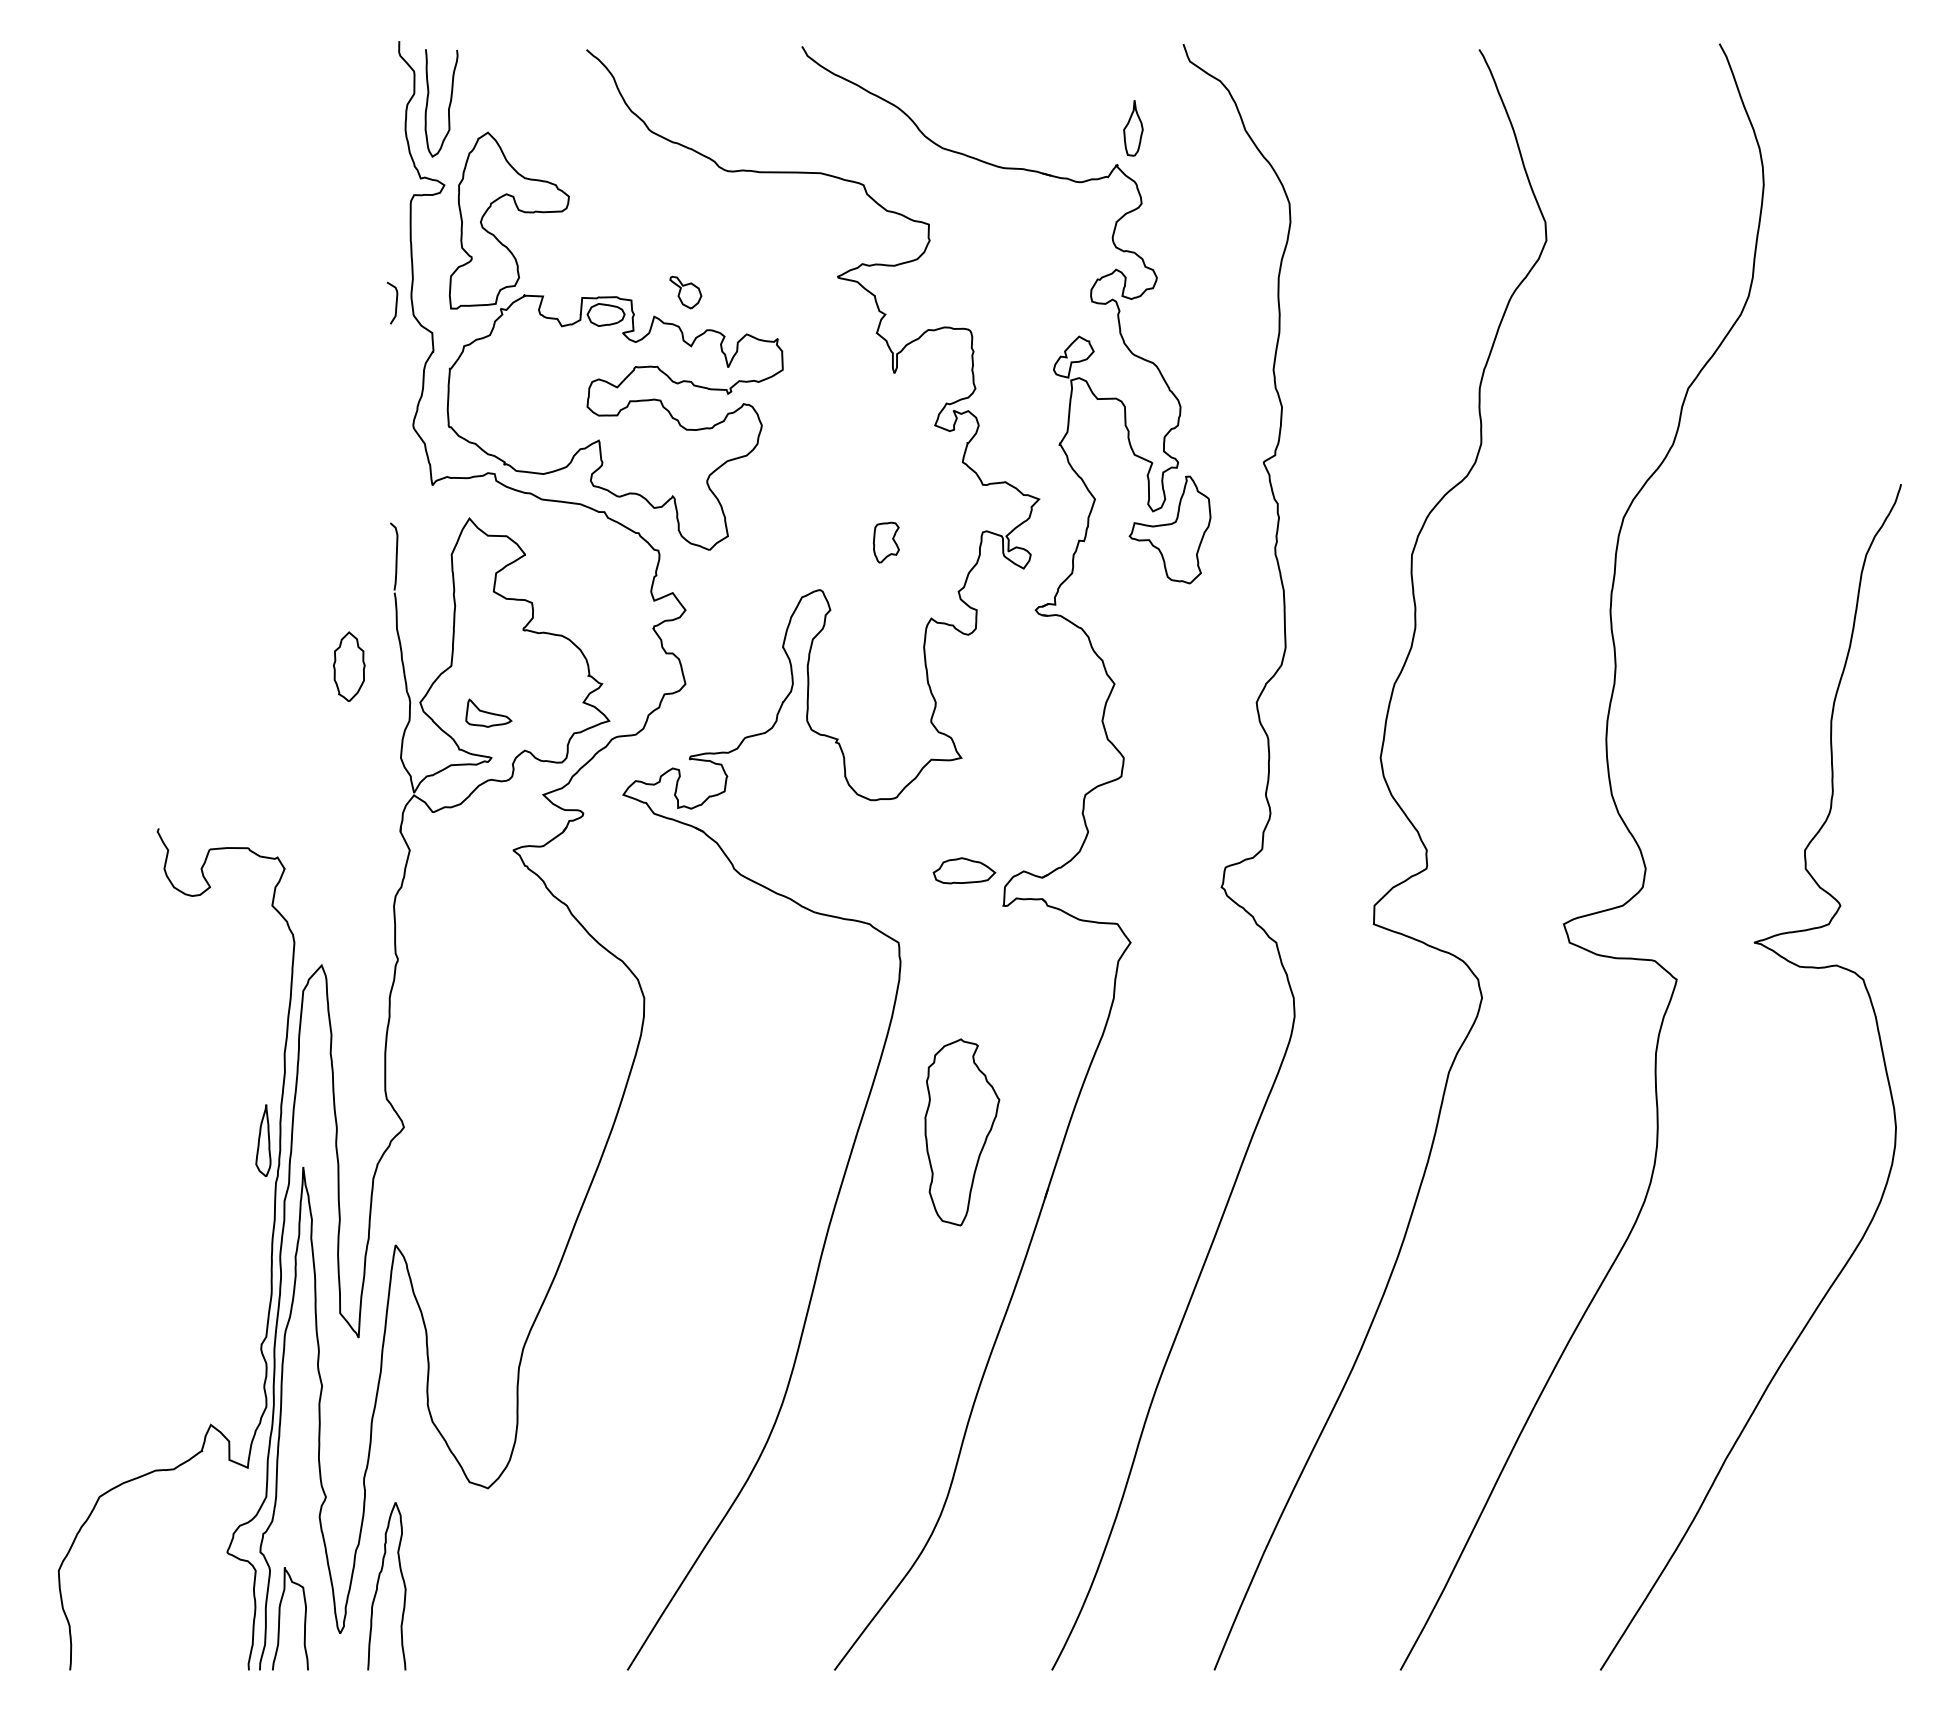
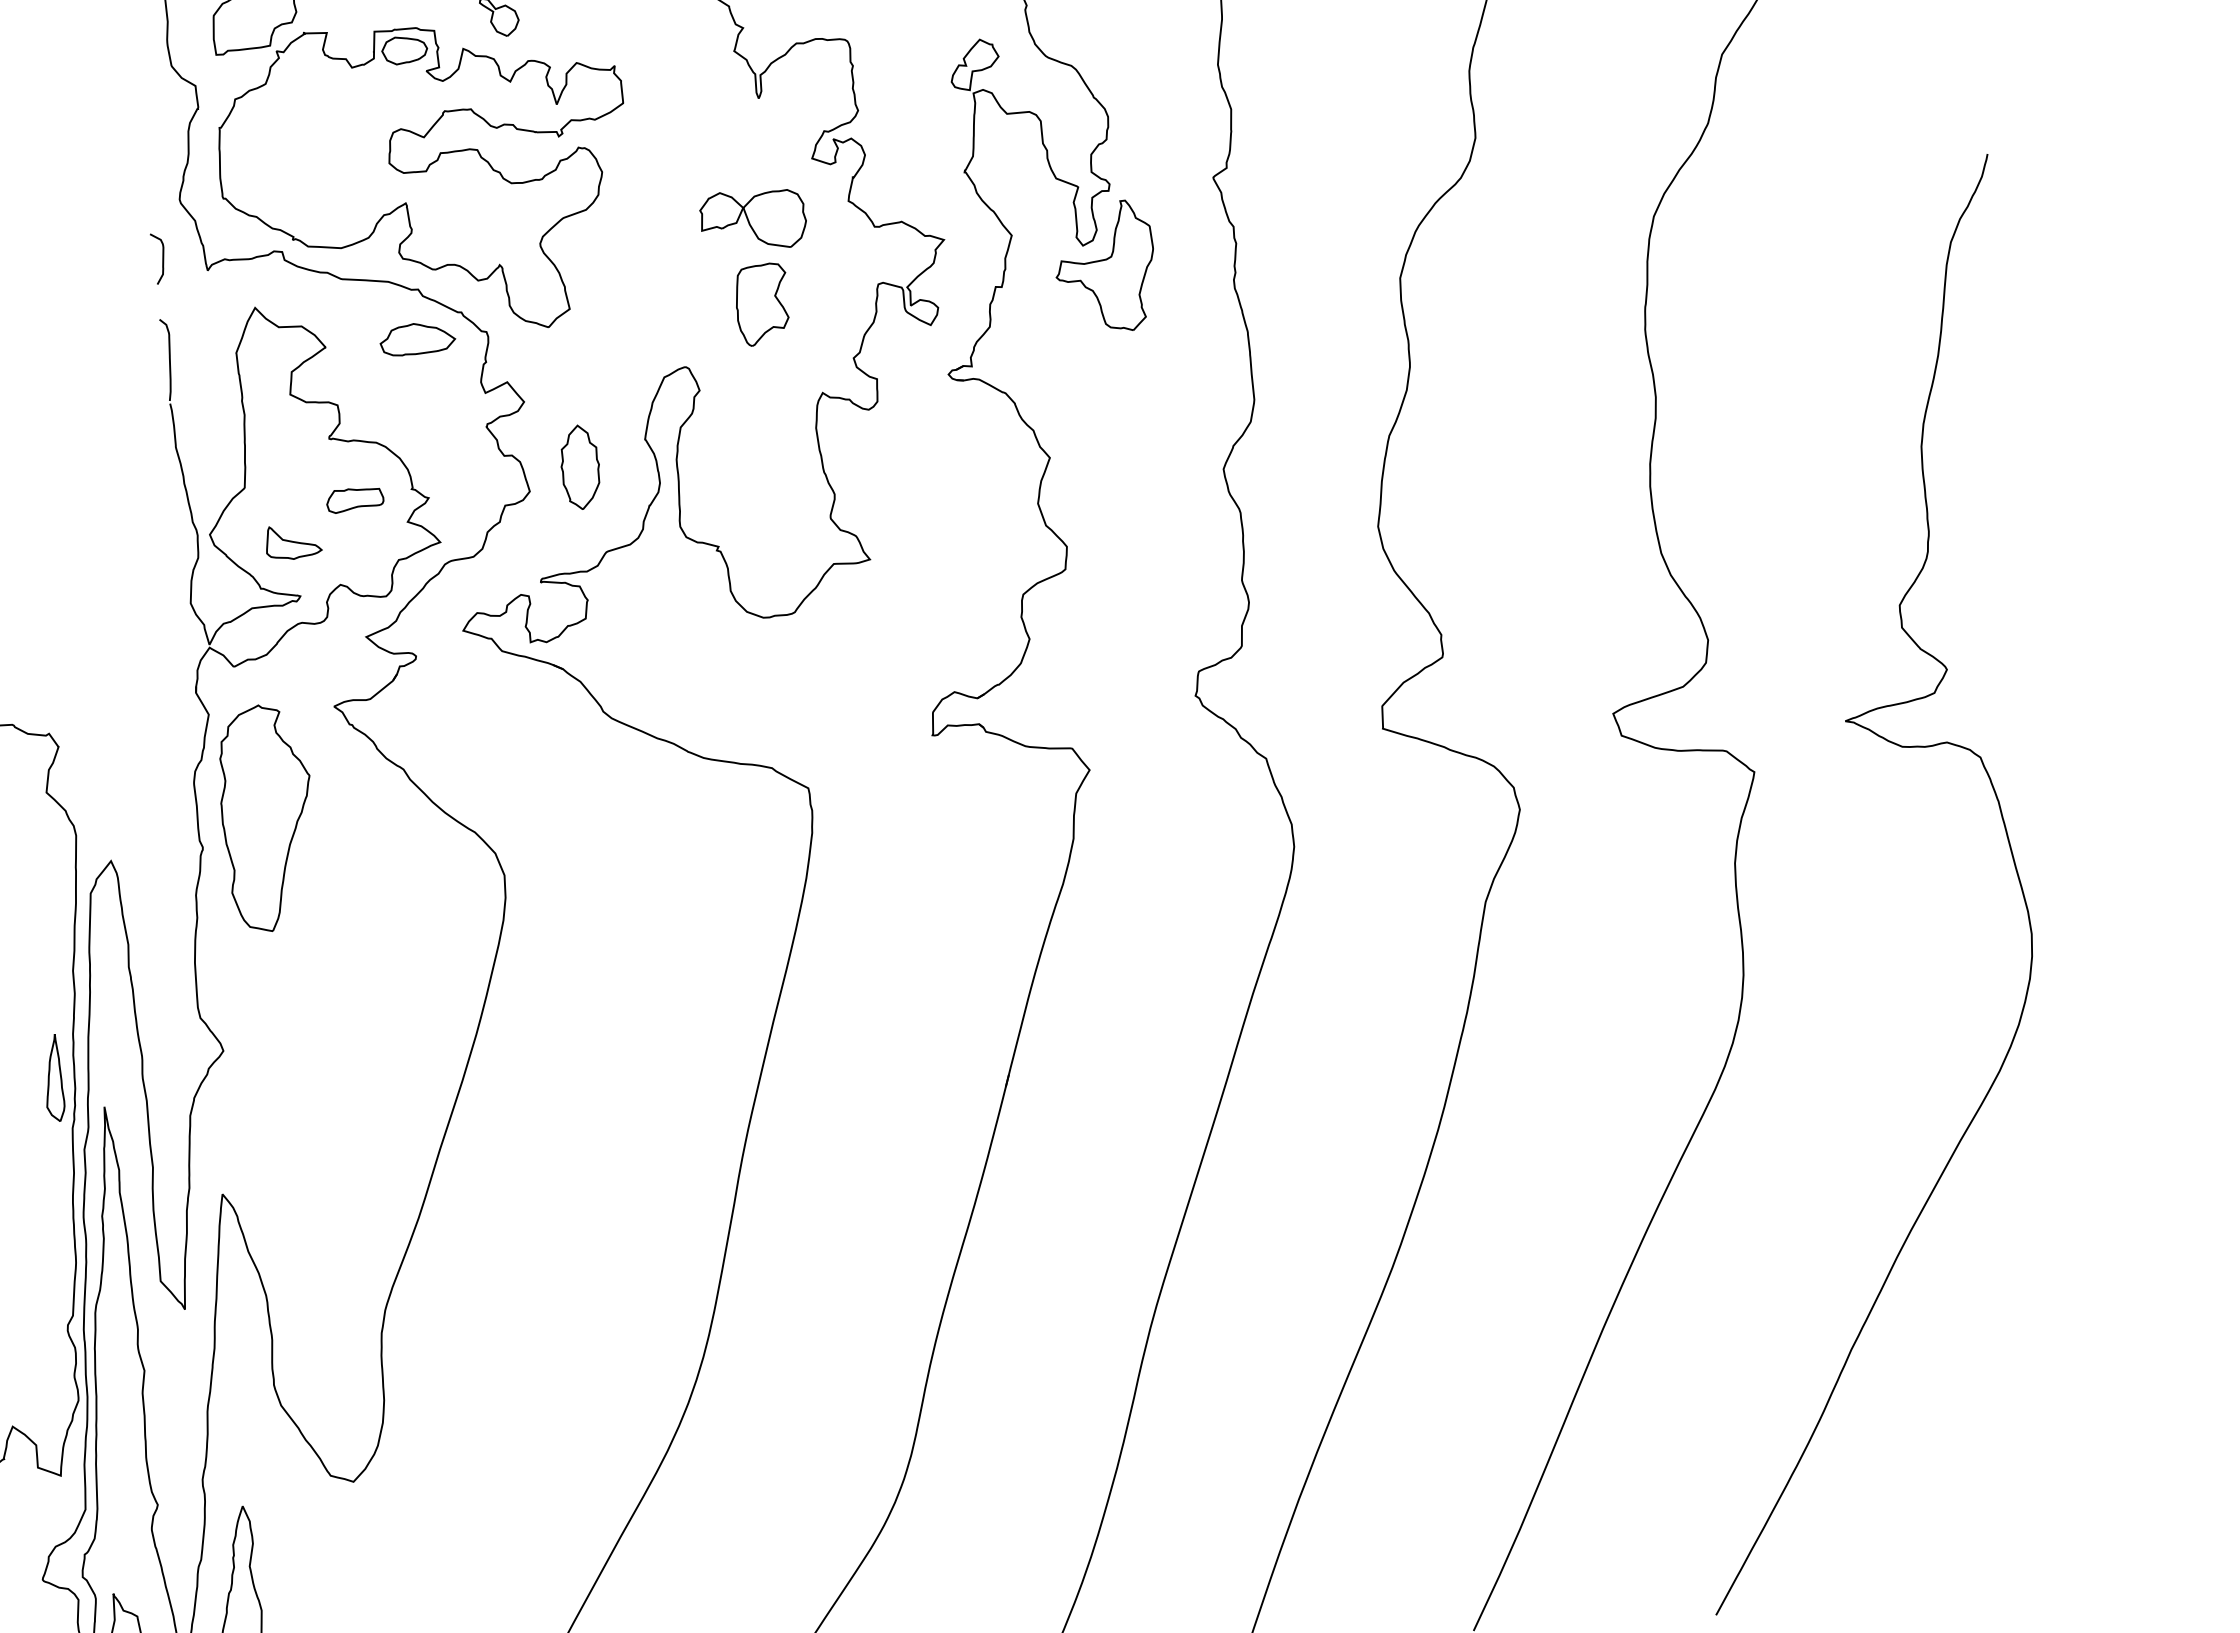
curve: (395, 302) -> (161, 257), moved
part: (883, 472) -> (753, 219), added
part: (886, 542) -> (762, 304), size x1.67
part: (349, 666) -> (580, 466), moved
part: (541, 681) -> (355, 499), added
part: (964, 870) -> (417, 338), moved
part: (962, 1132) -> (267, 818), moved

